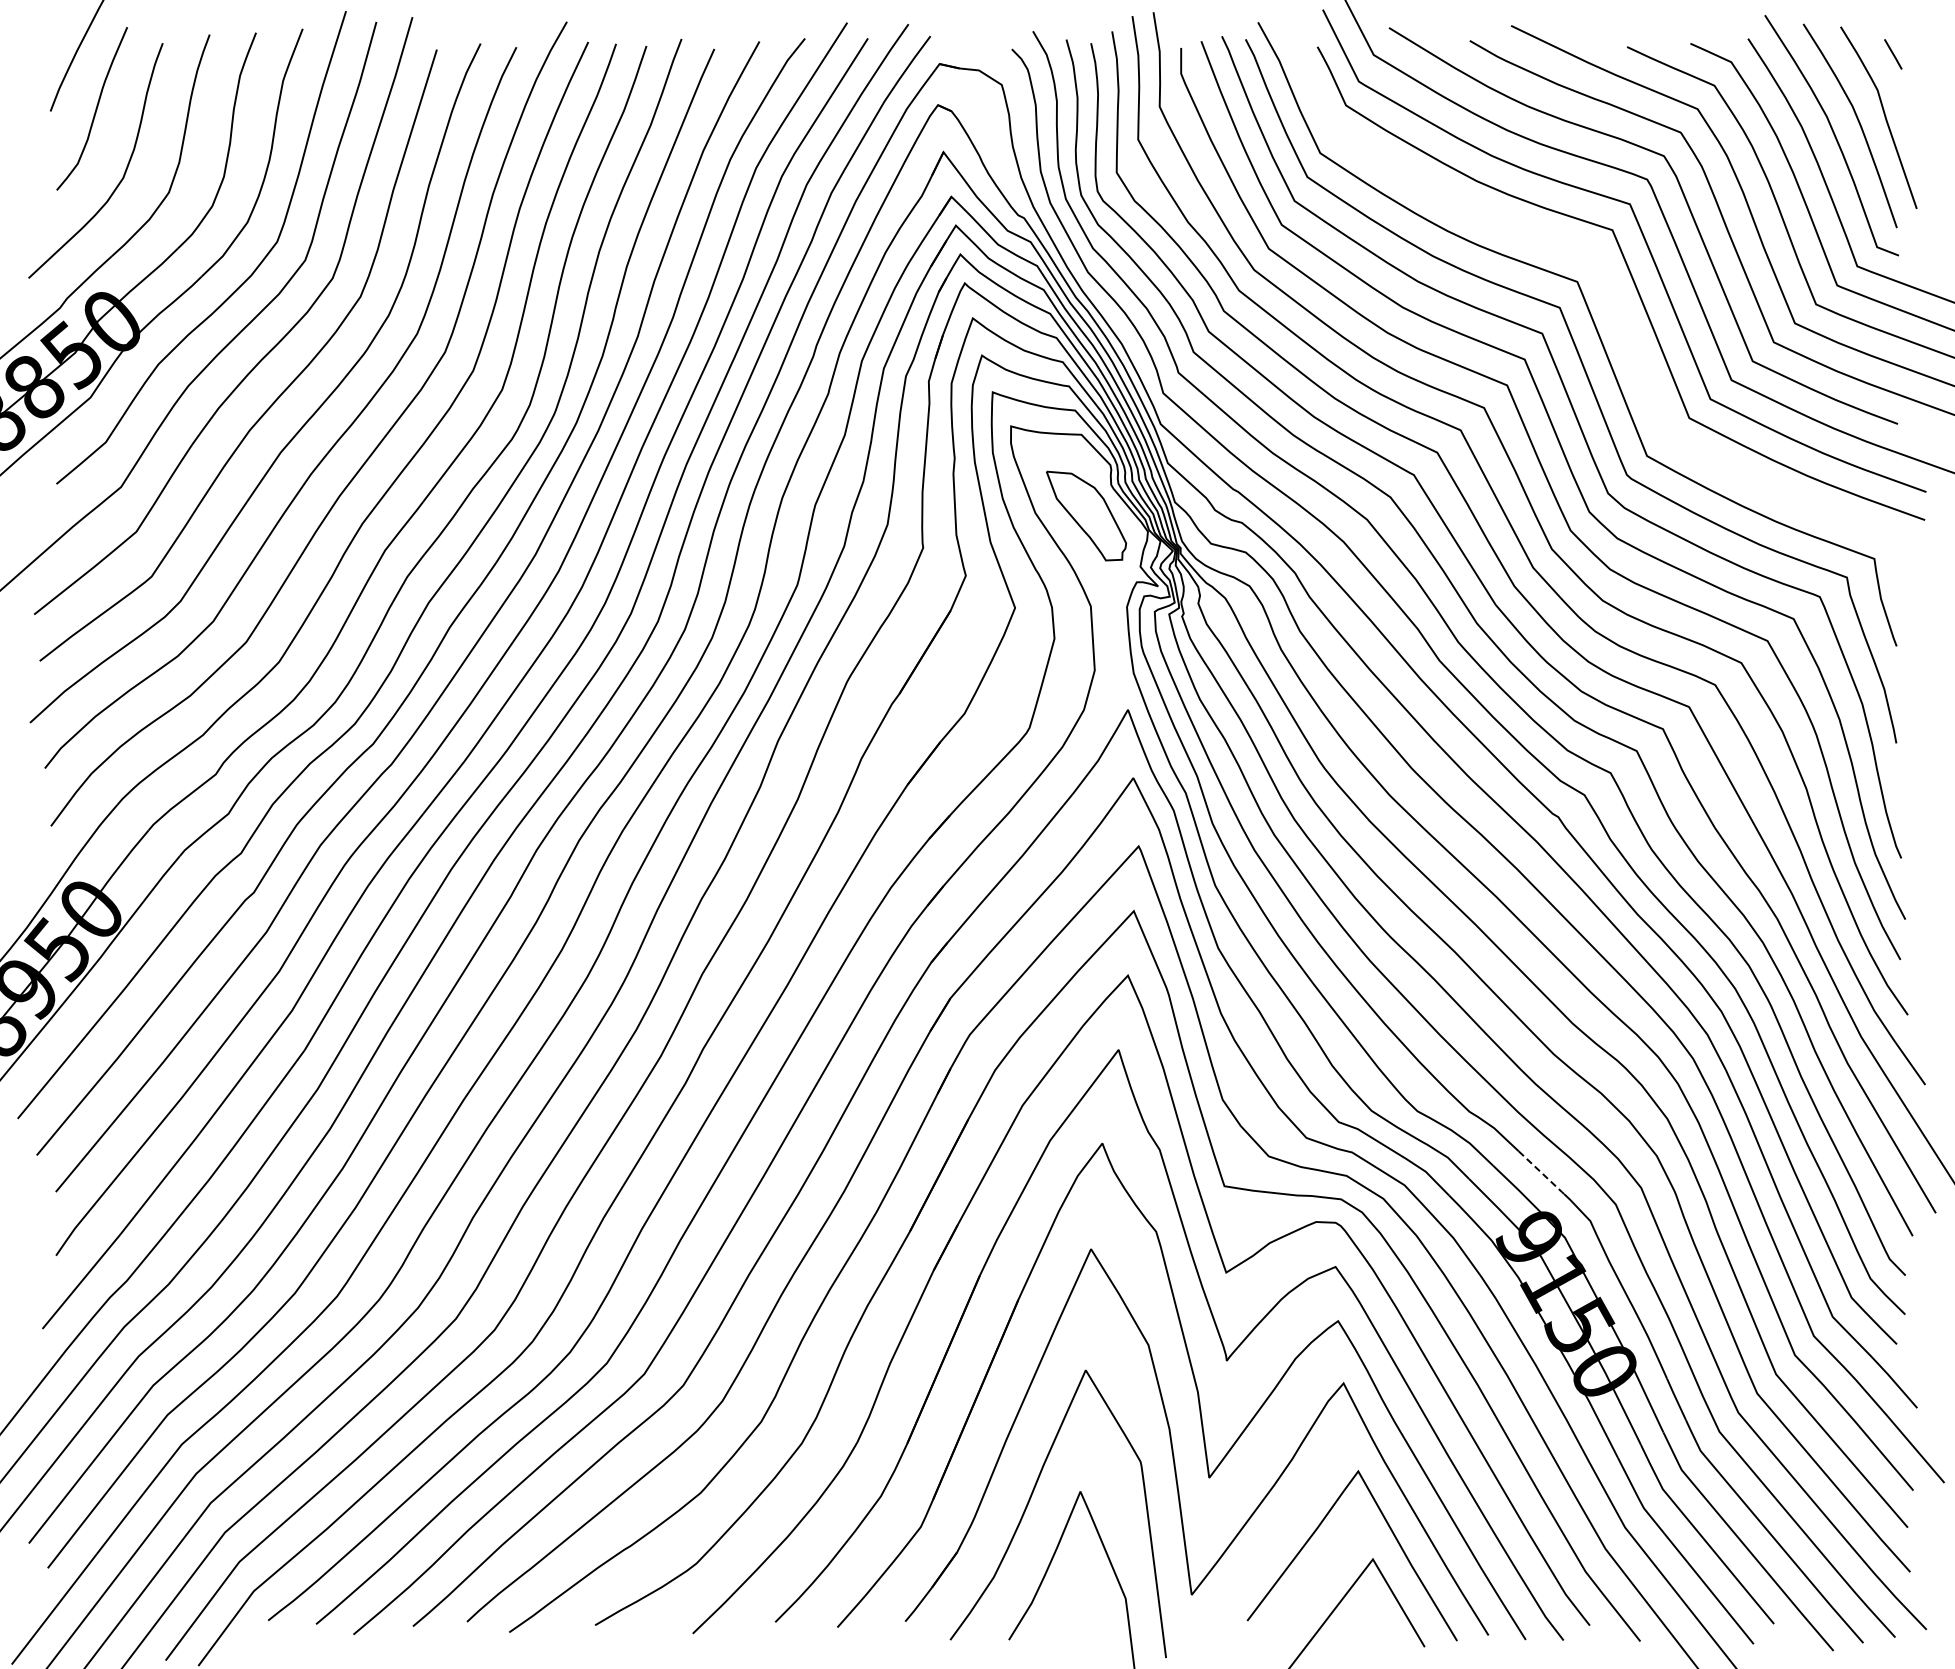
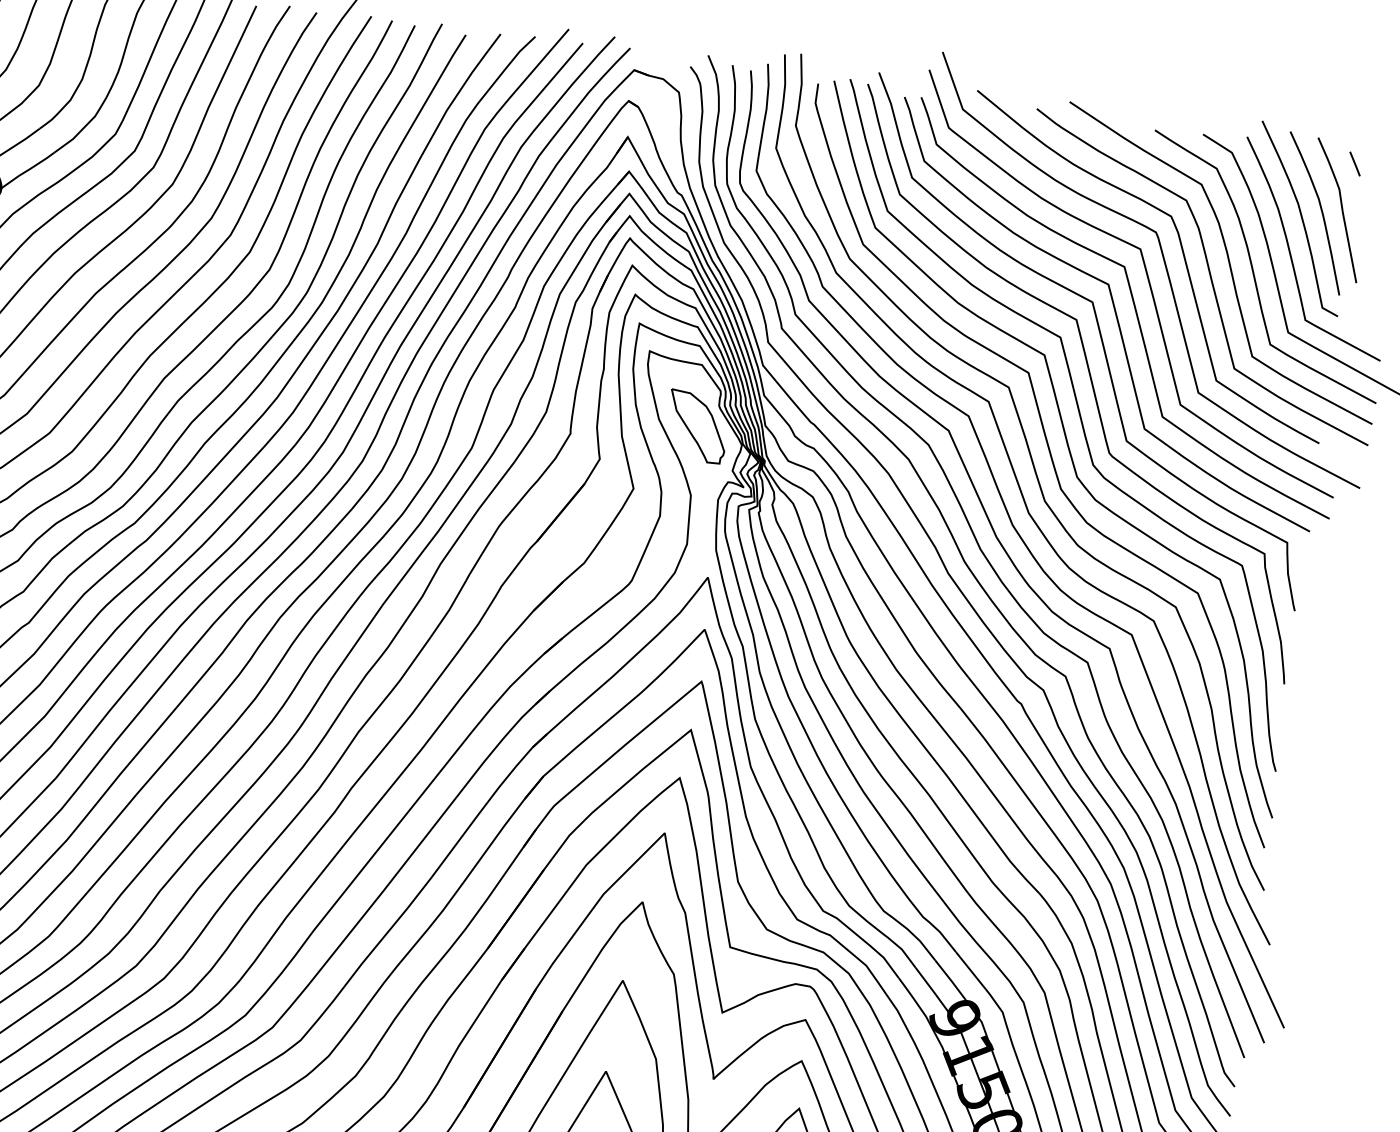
curve: (1607, 289) -> (1114, 311), added
line: (1541, 1173) -> (970, 971), dashed -> solid

